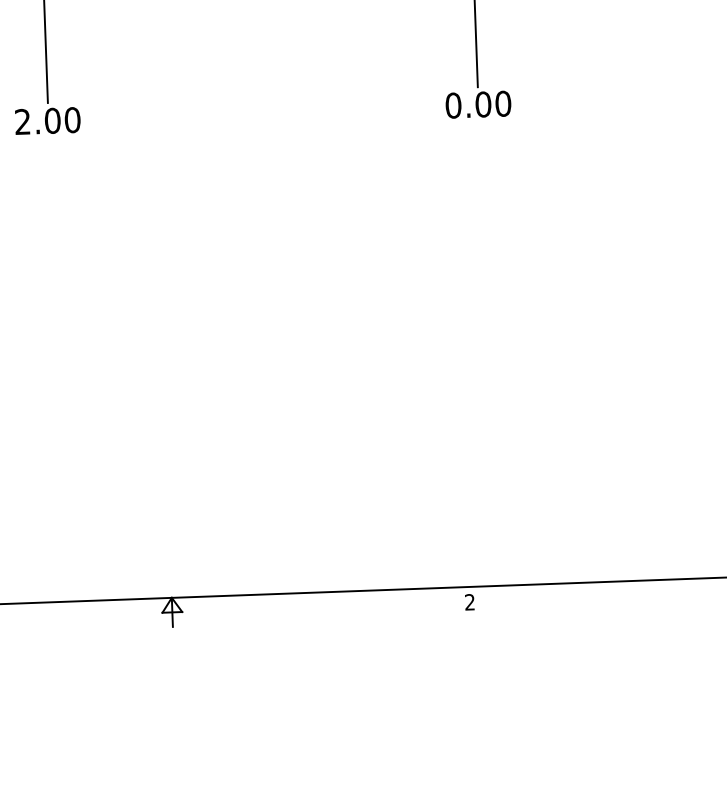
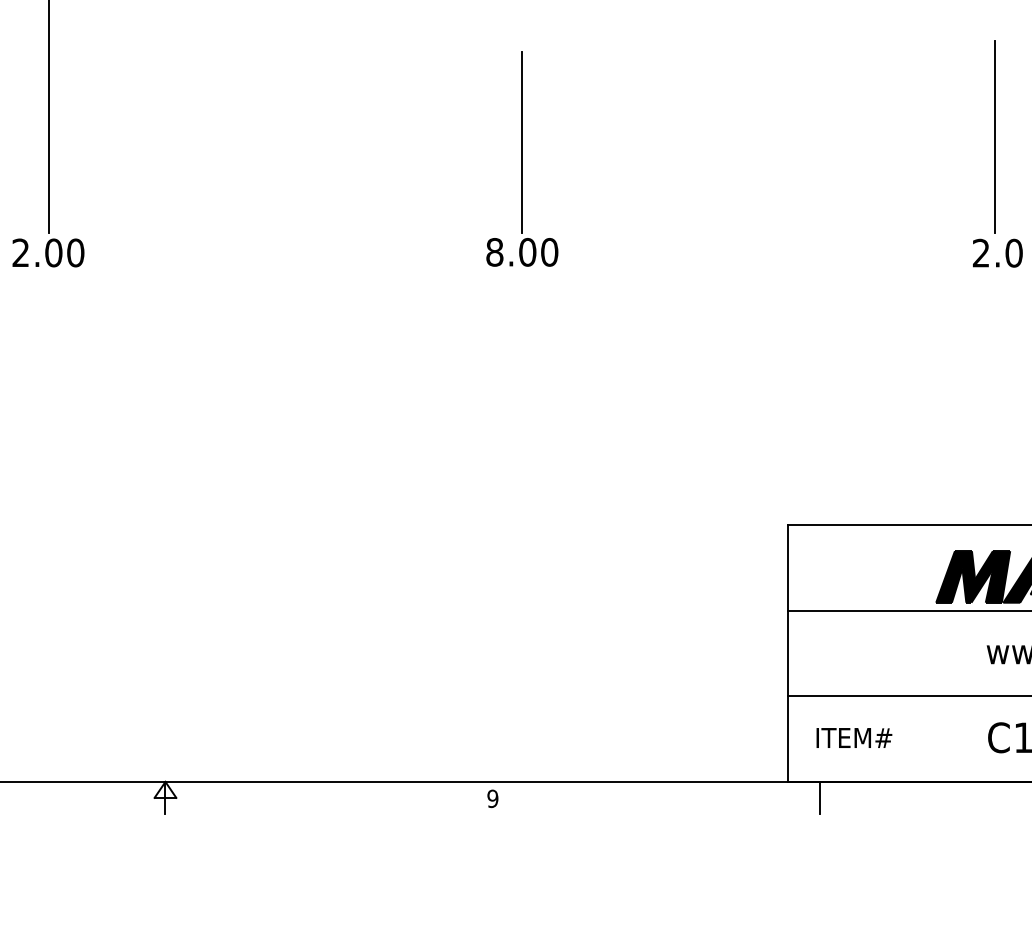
text: (453, 105) -> (494, 252), 0.00 -> 8.00
text: (469, 602) -> (492, 798), 2 -> 9

